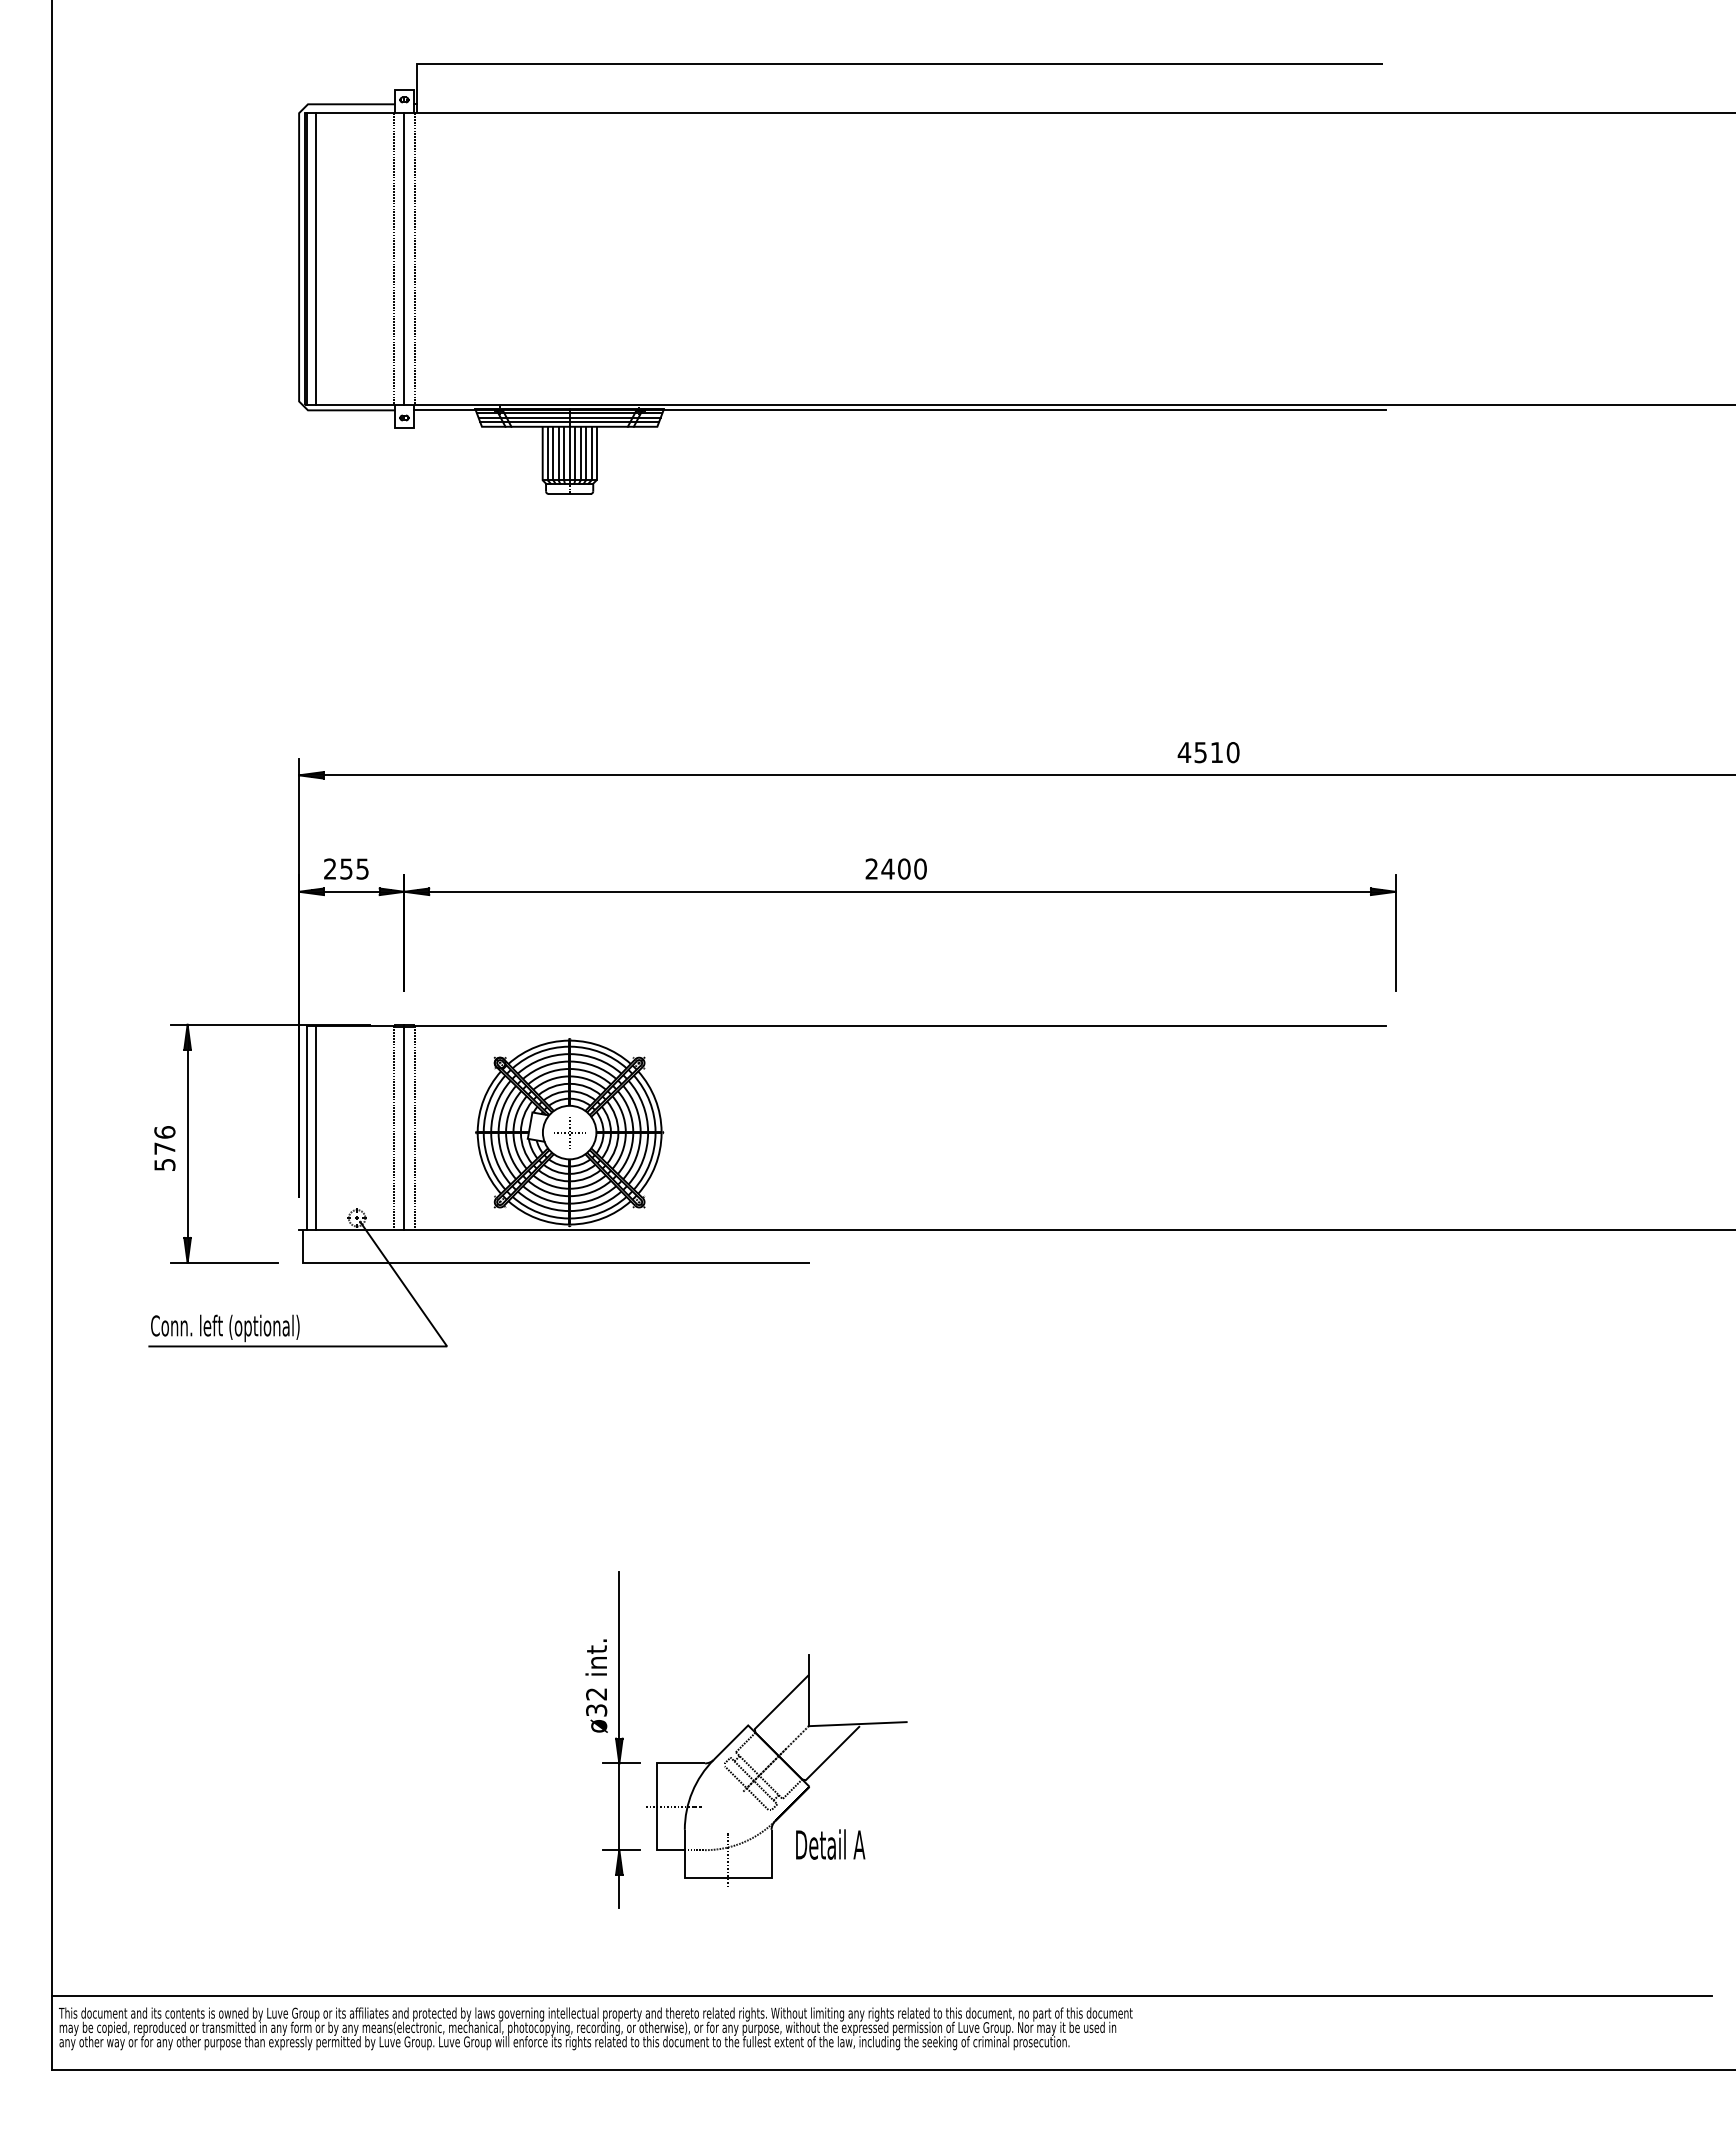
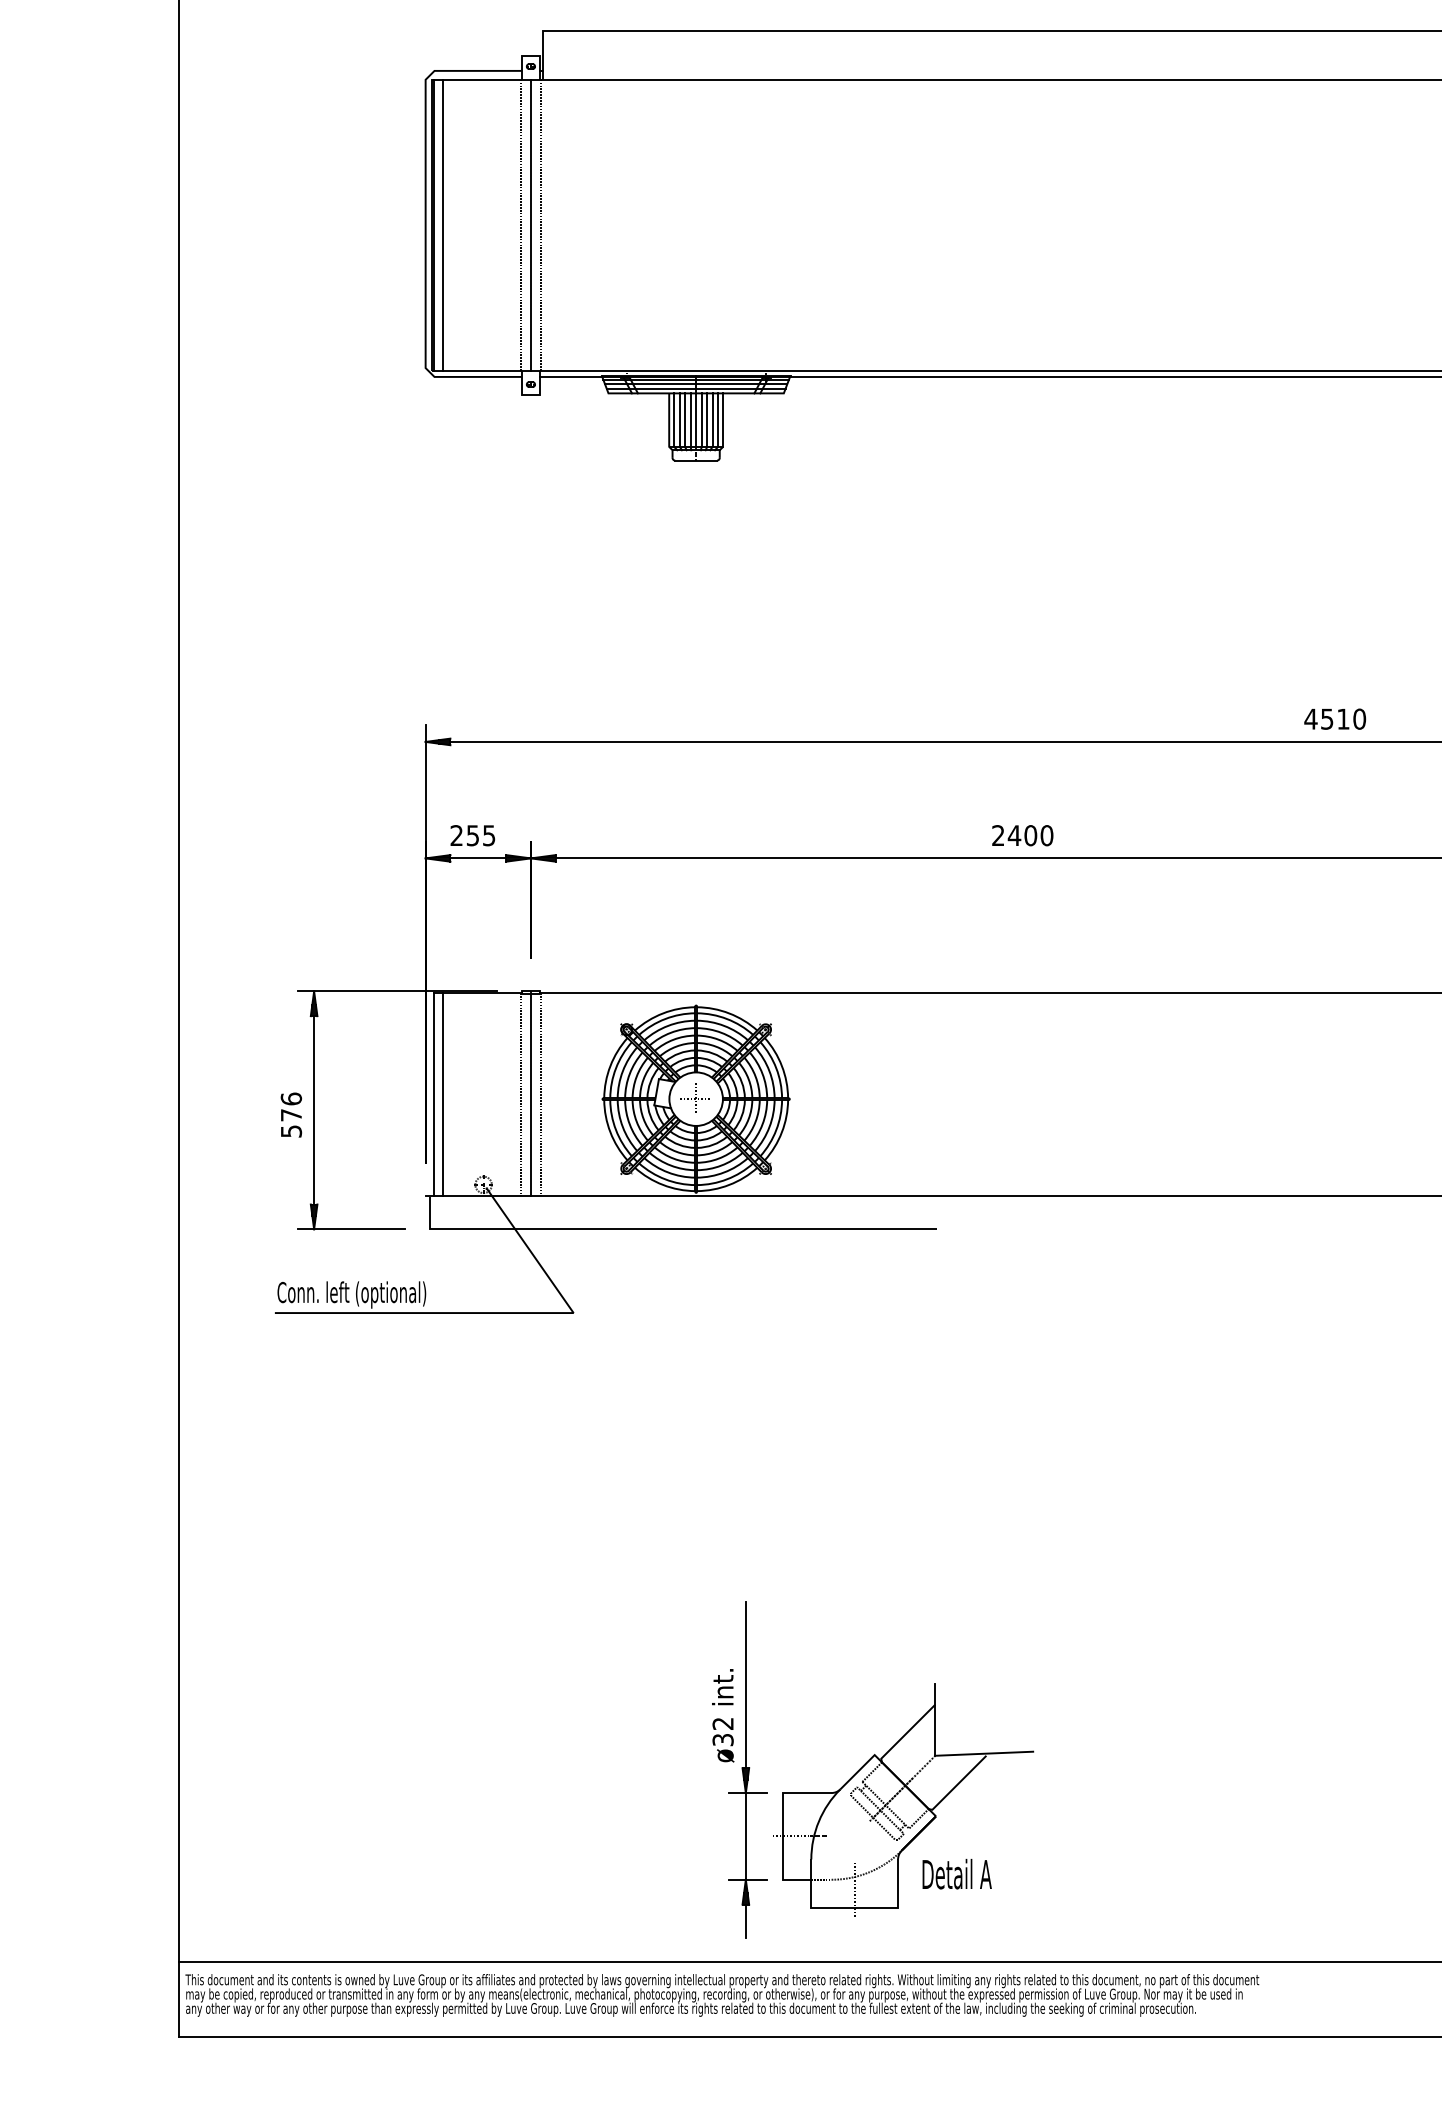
part: (746, 1739) -> (873, 1769), moved

